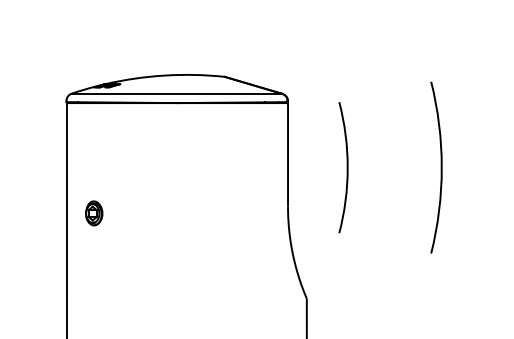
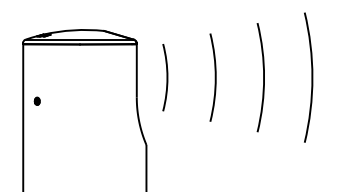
part: (94, 214) -> (37, 101), size x0.6

